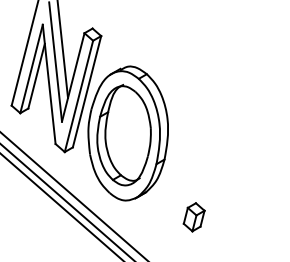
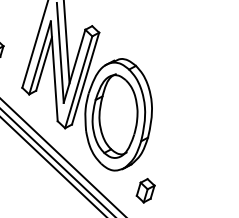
part: (193, 217) -> (145, 190), moved

